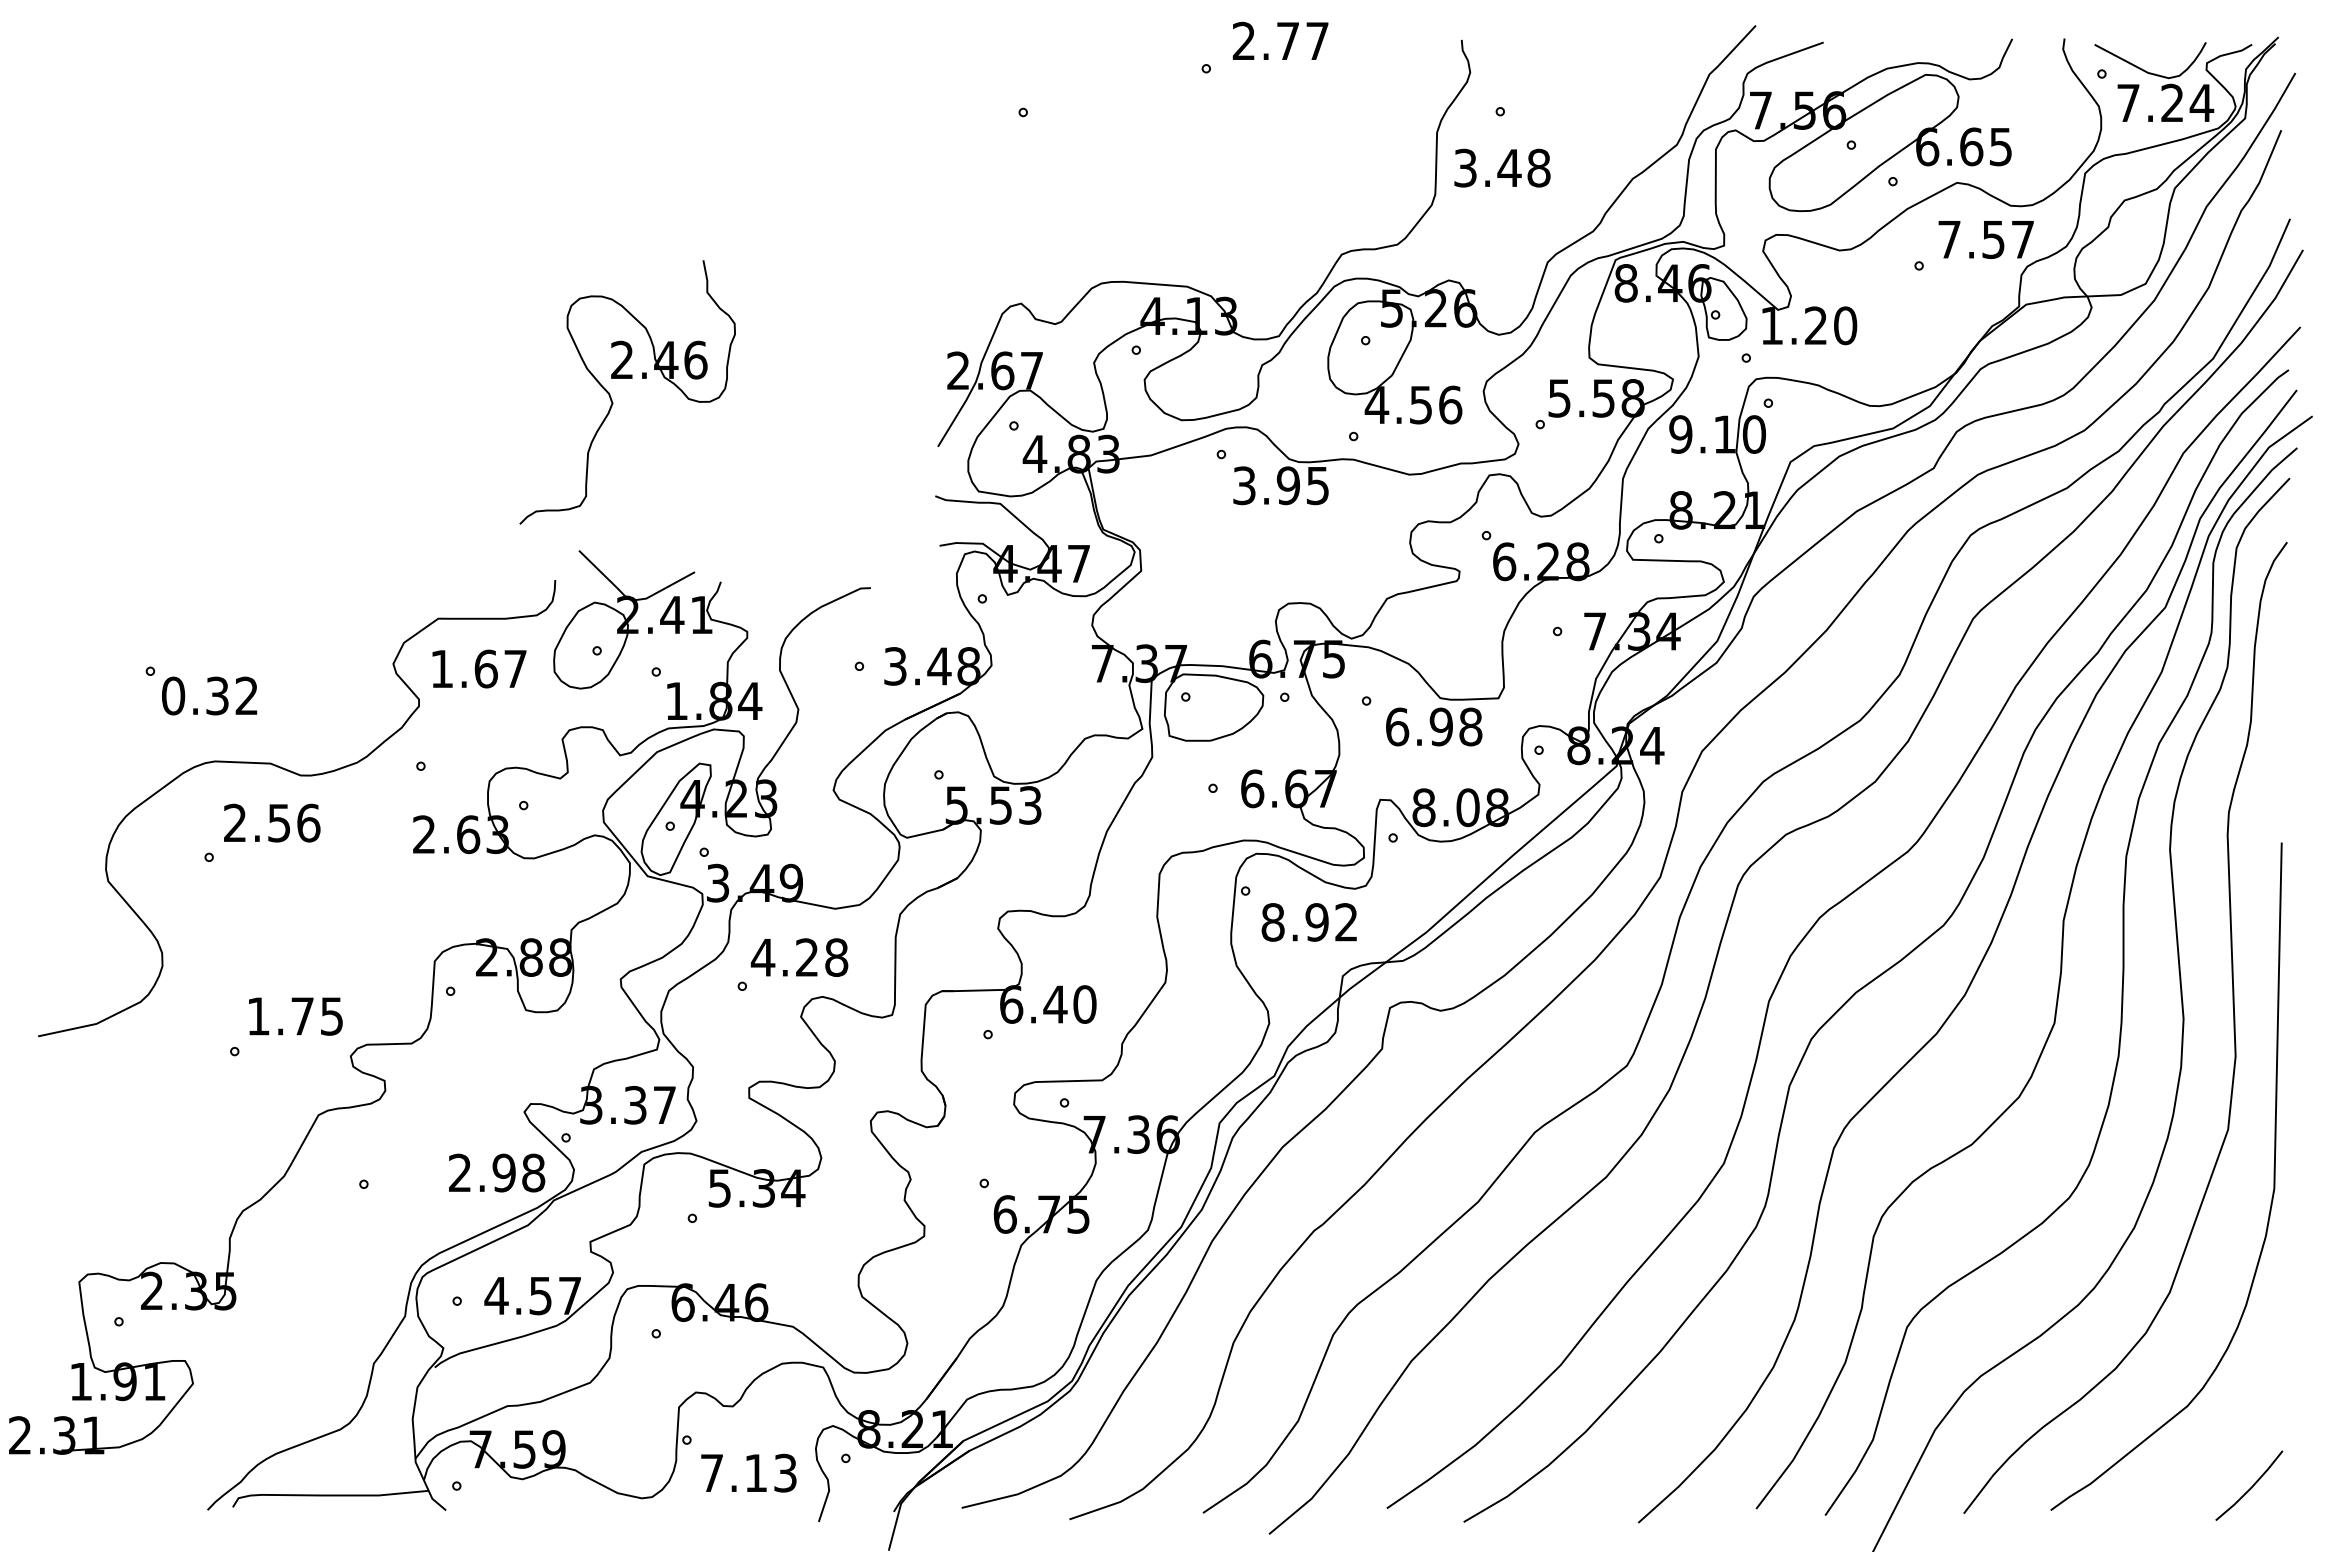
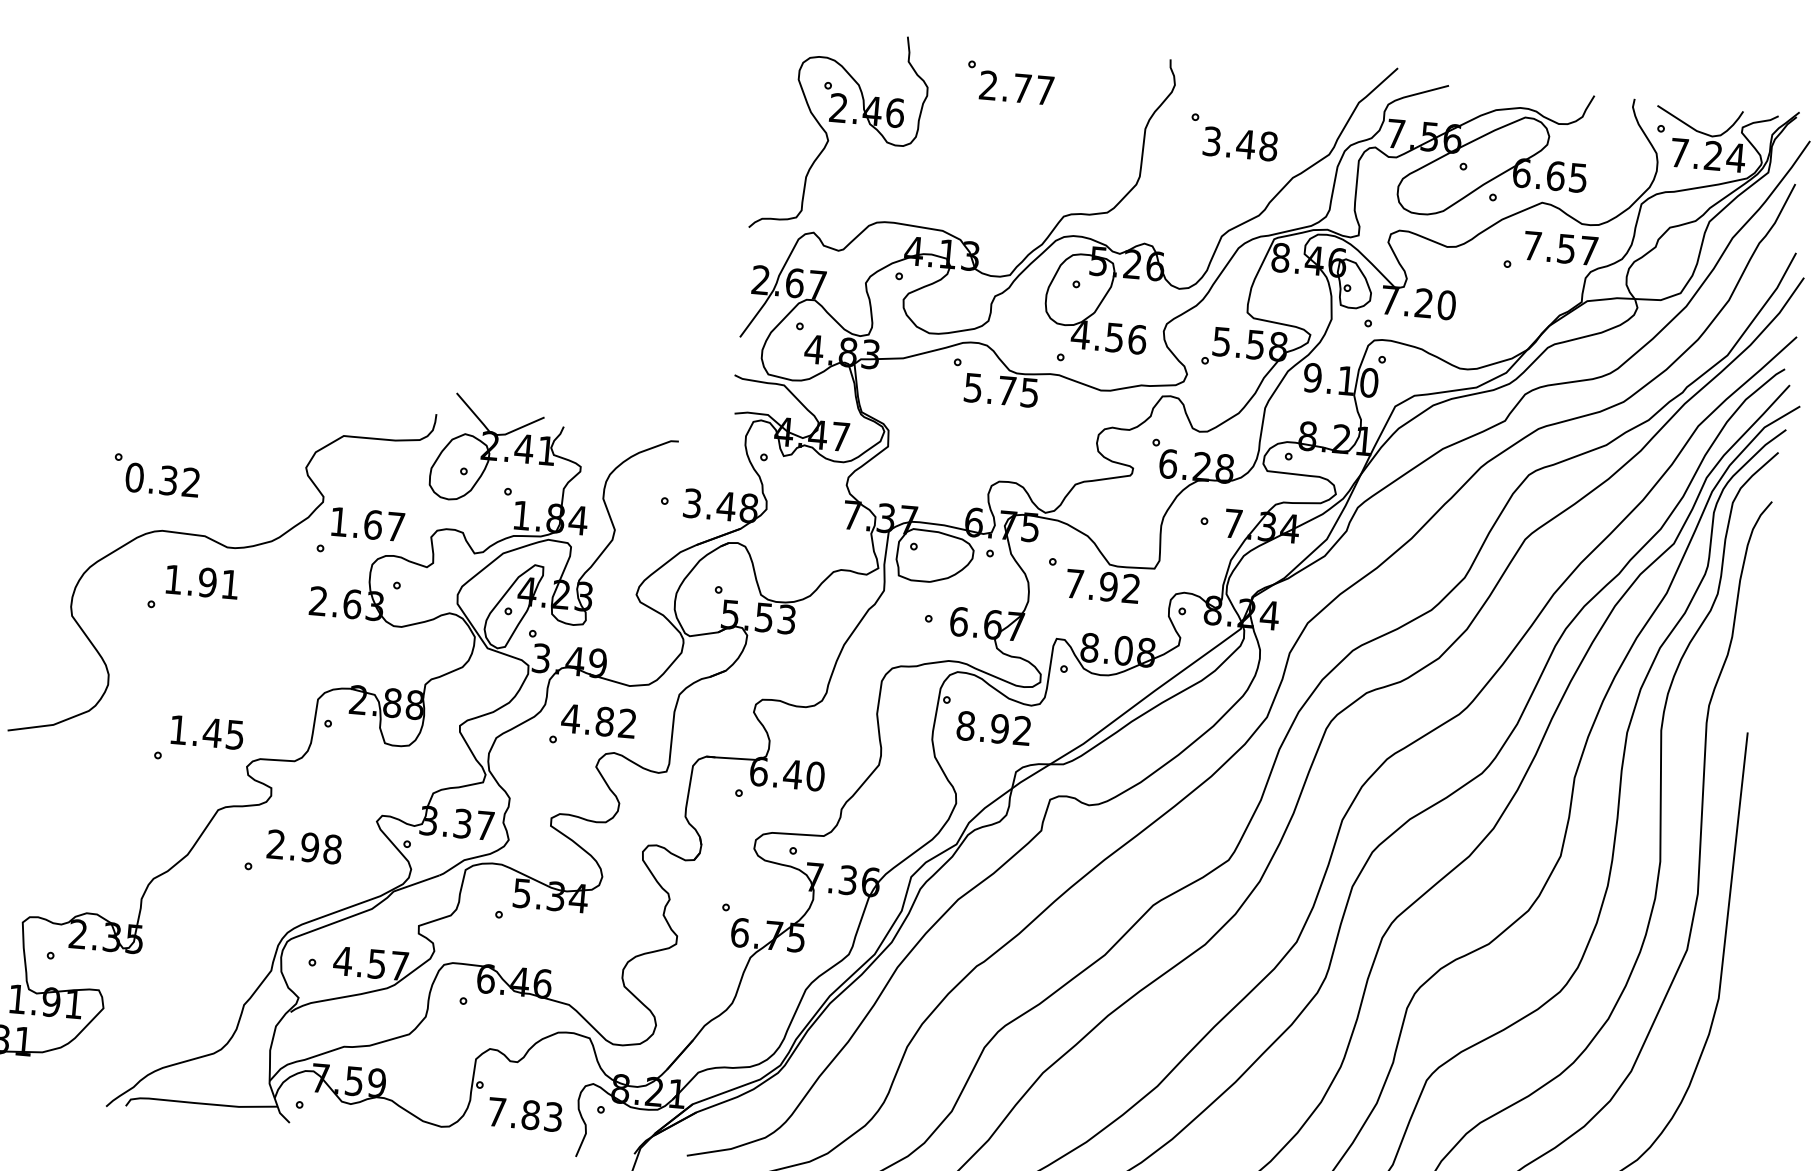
text: (1280, 40) -> (1016, 87), moved
text: (1502, 167) -> (1240, 143), moved
text: (1771, 325) -> (1389, 300), 1.20 -> 7.20
part: (627, 378) -> (841, 122), moved
text: (1266, 485) -> (990, 389), 3.95 -> 5.75
text: (479, 668) -> (368, 524), moved
text: (1434, 726) -> (1103, 586), 6.98 -> 7.92
text: (272, 822) -> (202, 581), 2.56 -> 1.91
text: (821, 957) -> (615, 722), 4.28 -> 4.82
text: (302, 1016) -> (212, 733), 1.75 -> 1.45
text: (497, 1172) -> (304, 846), moved
text: (755, 1472) -> (530, 1114), 7.13 -> 7.83

